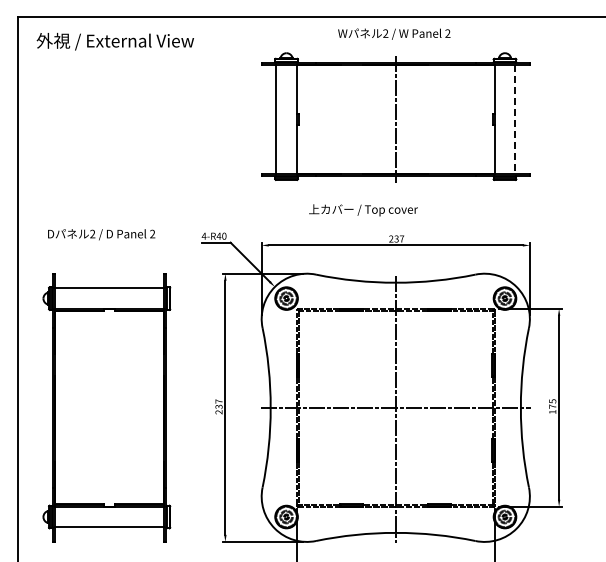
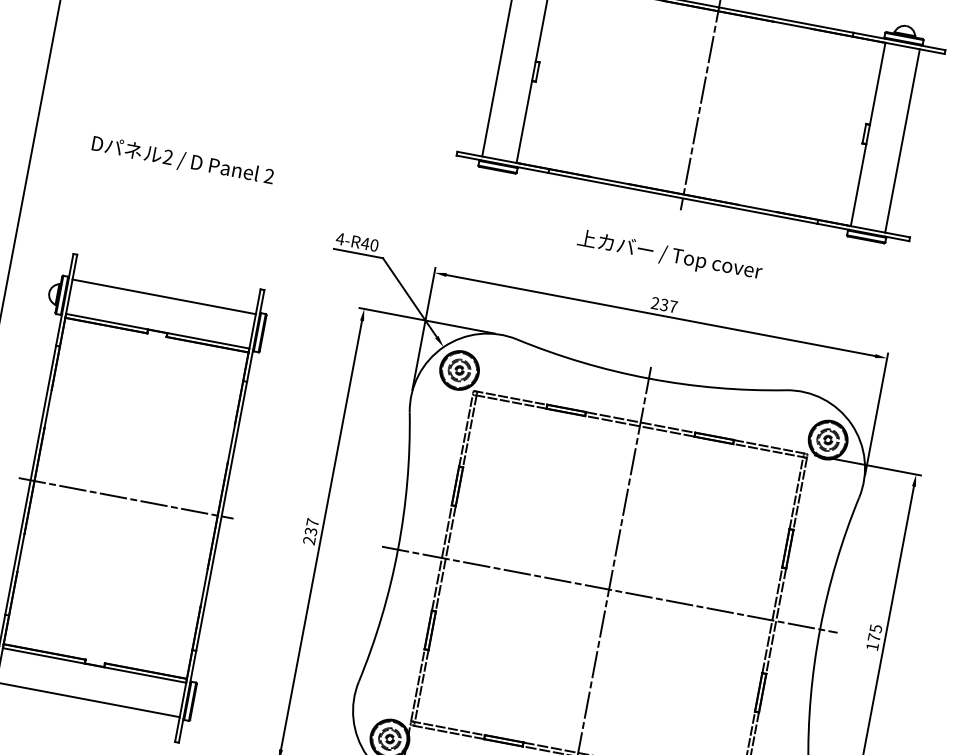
line: (515, 119) -> (902, 141), dashed -> solid
text: (363, 210) -> (669, 256), moved
text: (101, 234) -> (182, 160), moved
line: (109, 407) -> (126, 497), added

